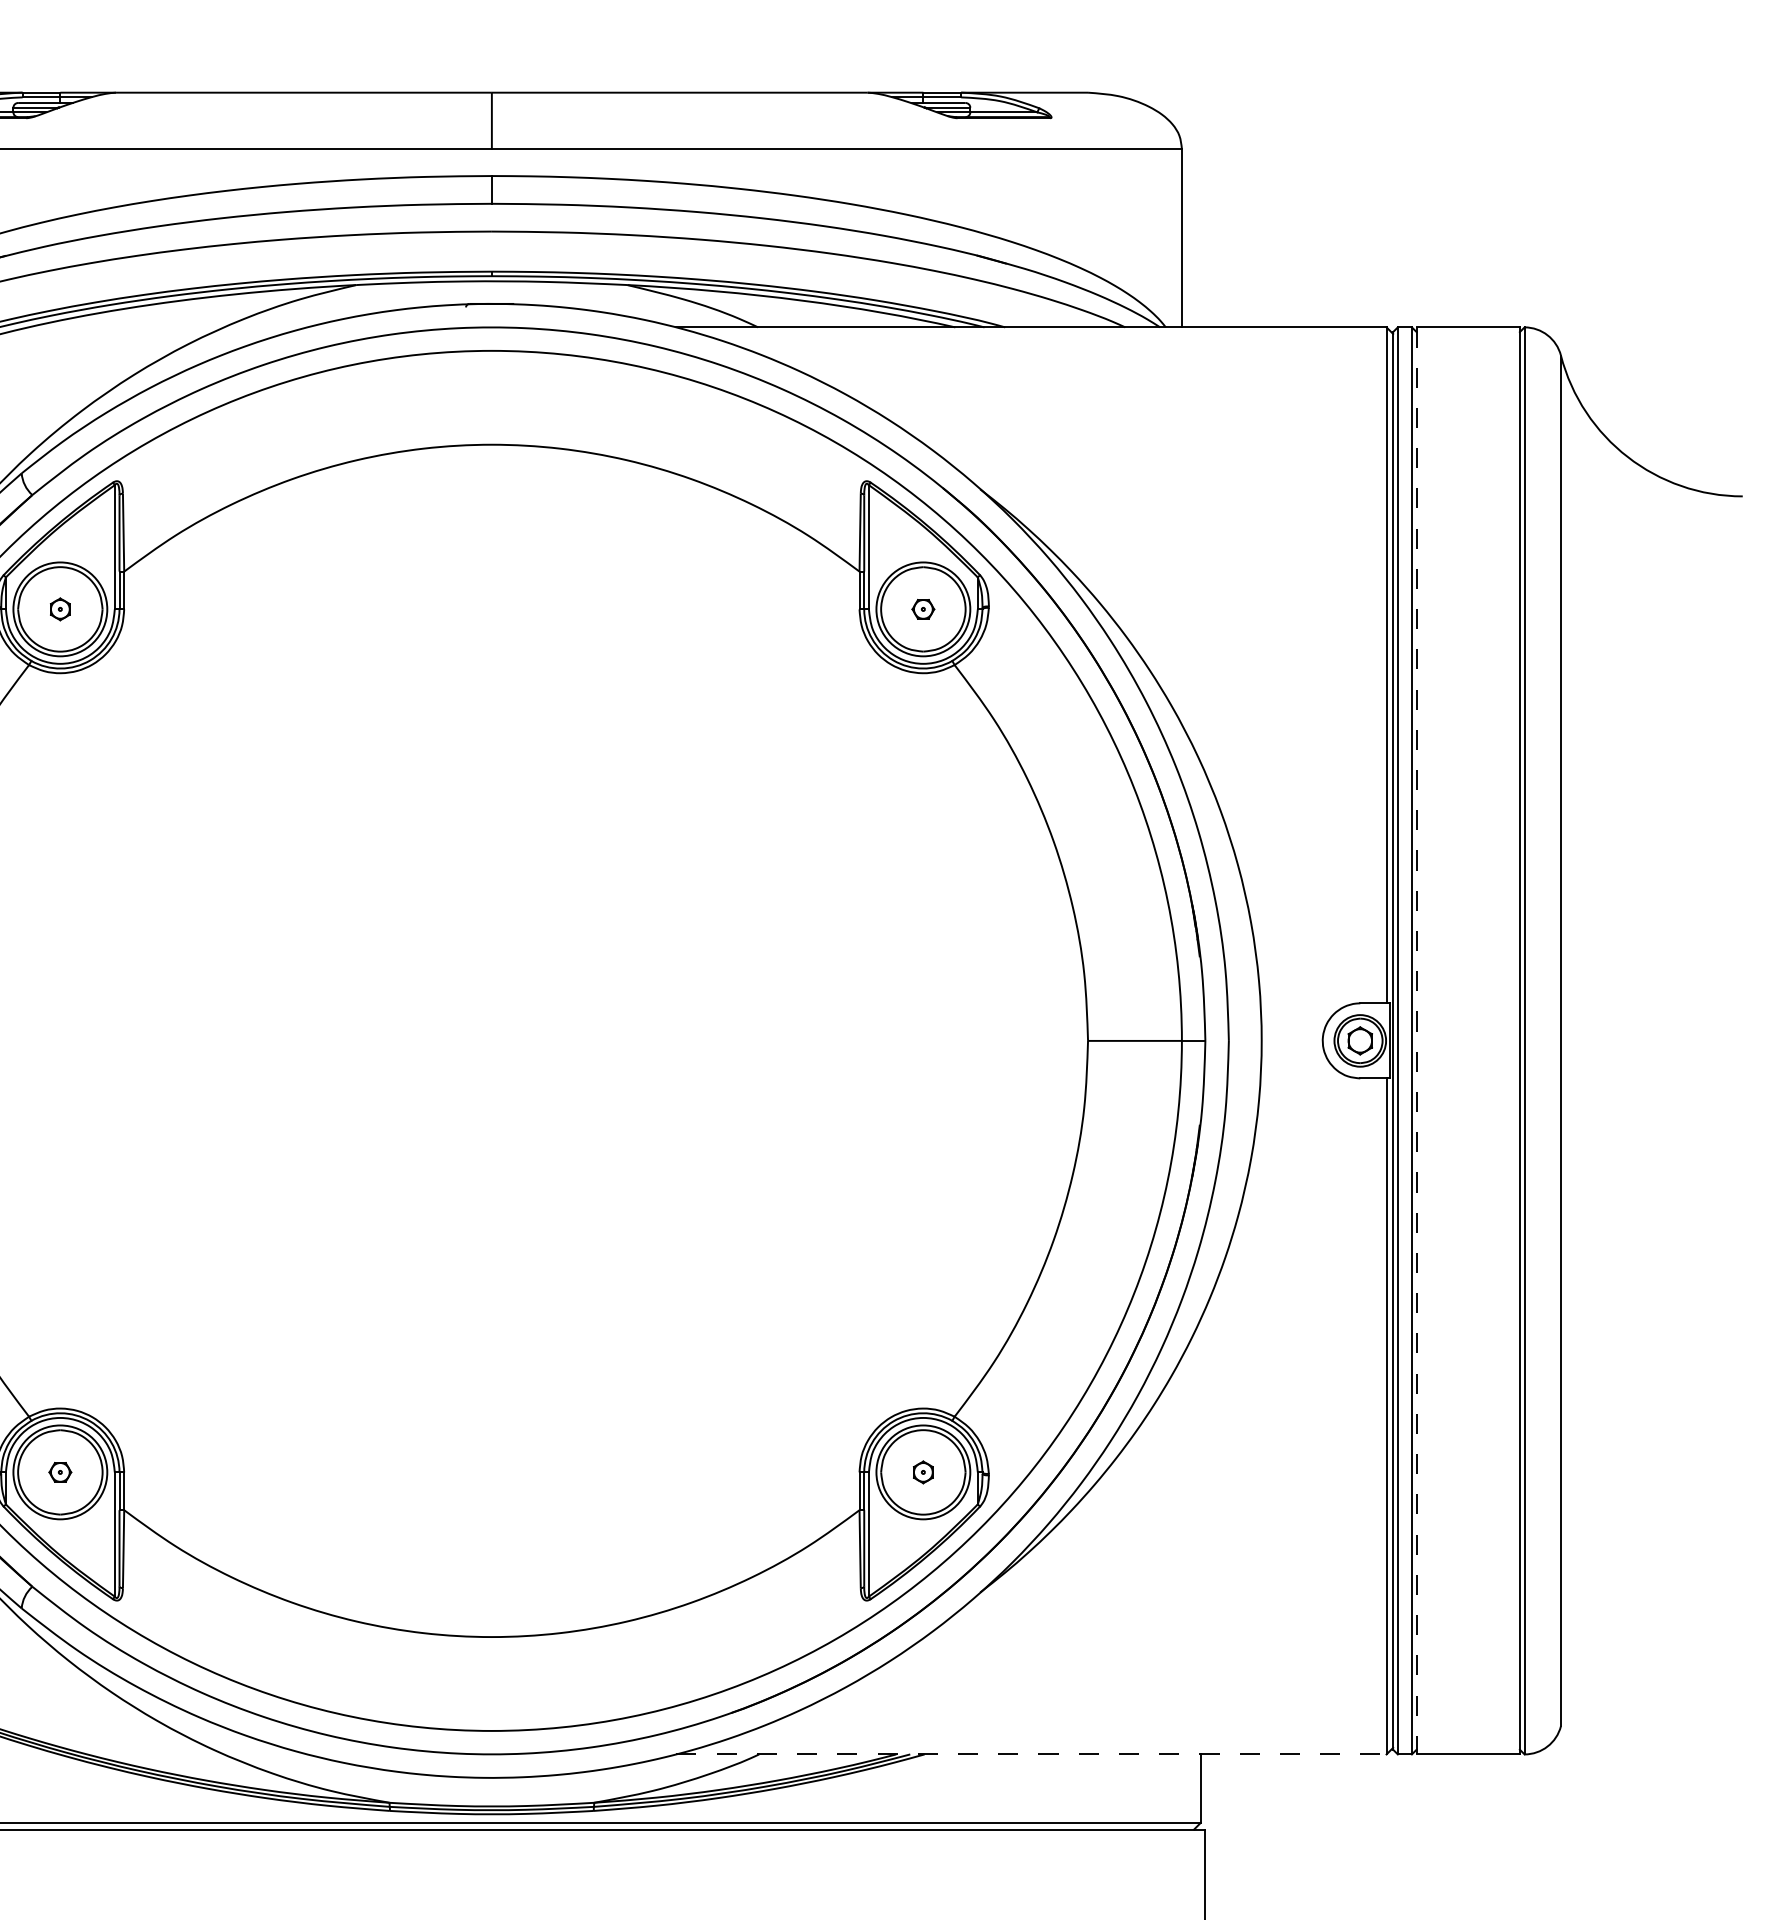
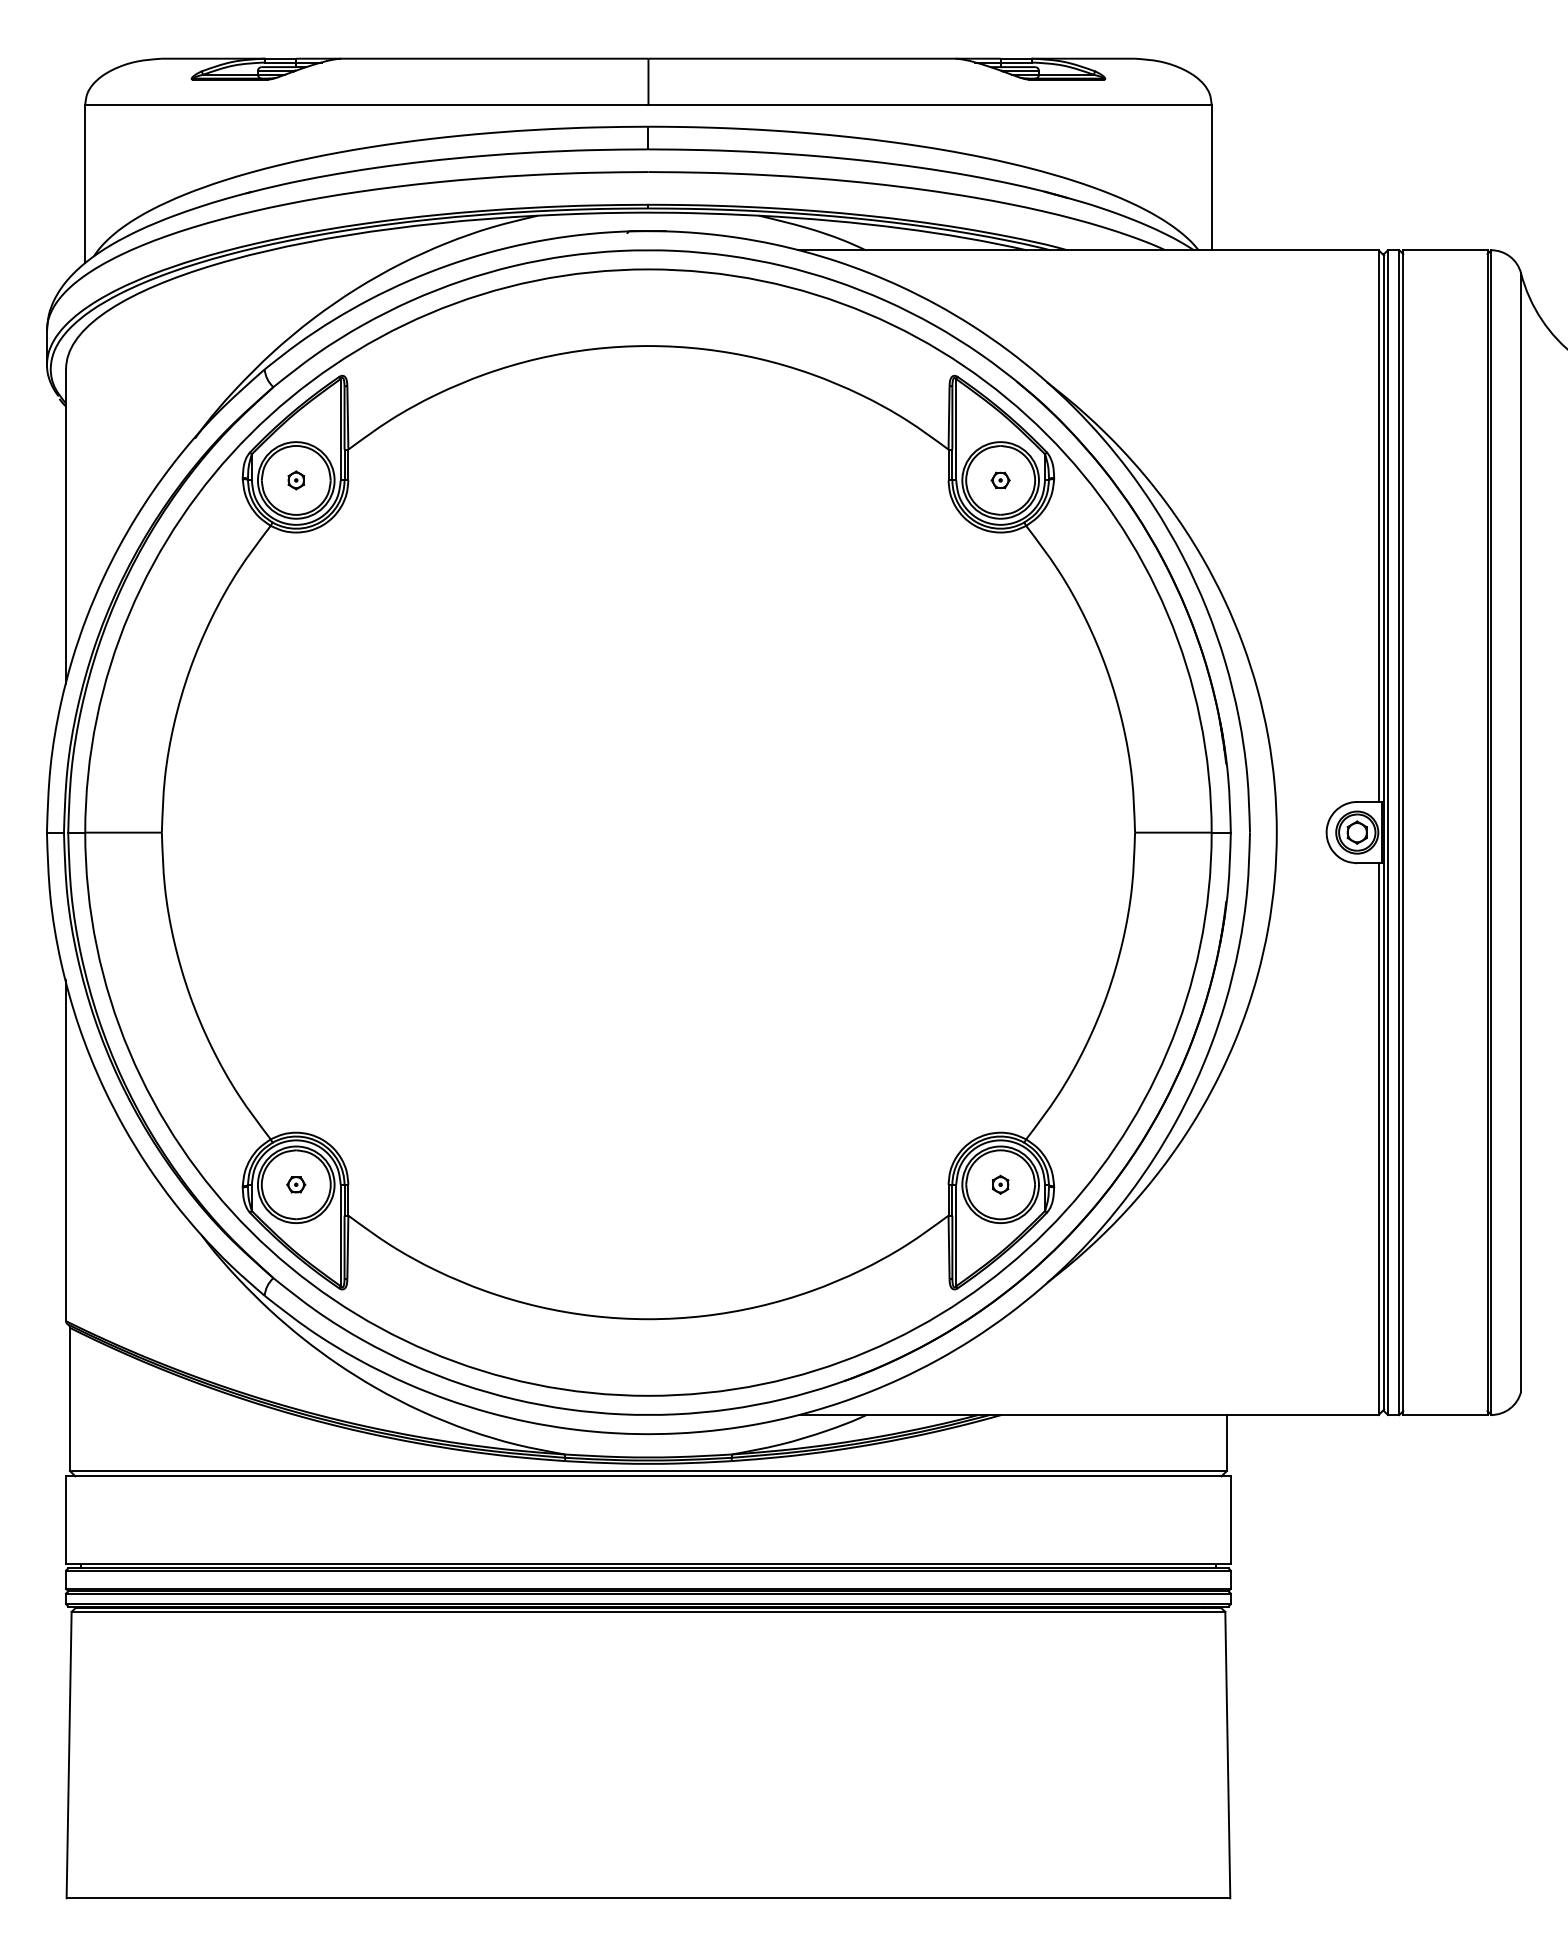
line: (1416, 1041) -> (1403, 833), dashed -> solid
line: (1030, 1755) -> (1088, 1415), dashed -> solid

